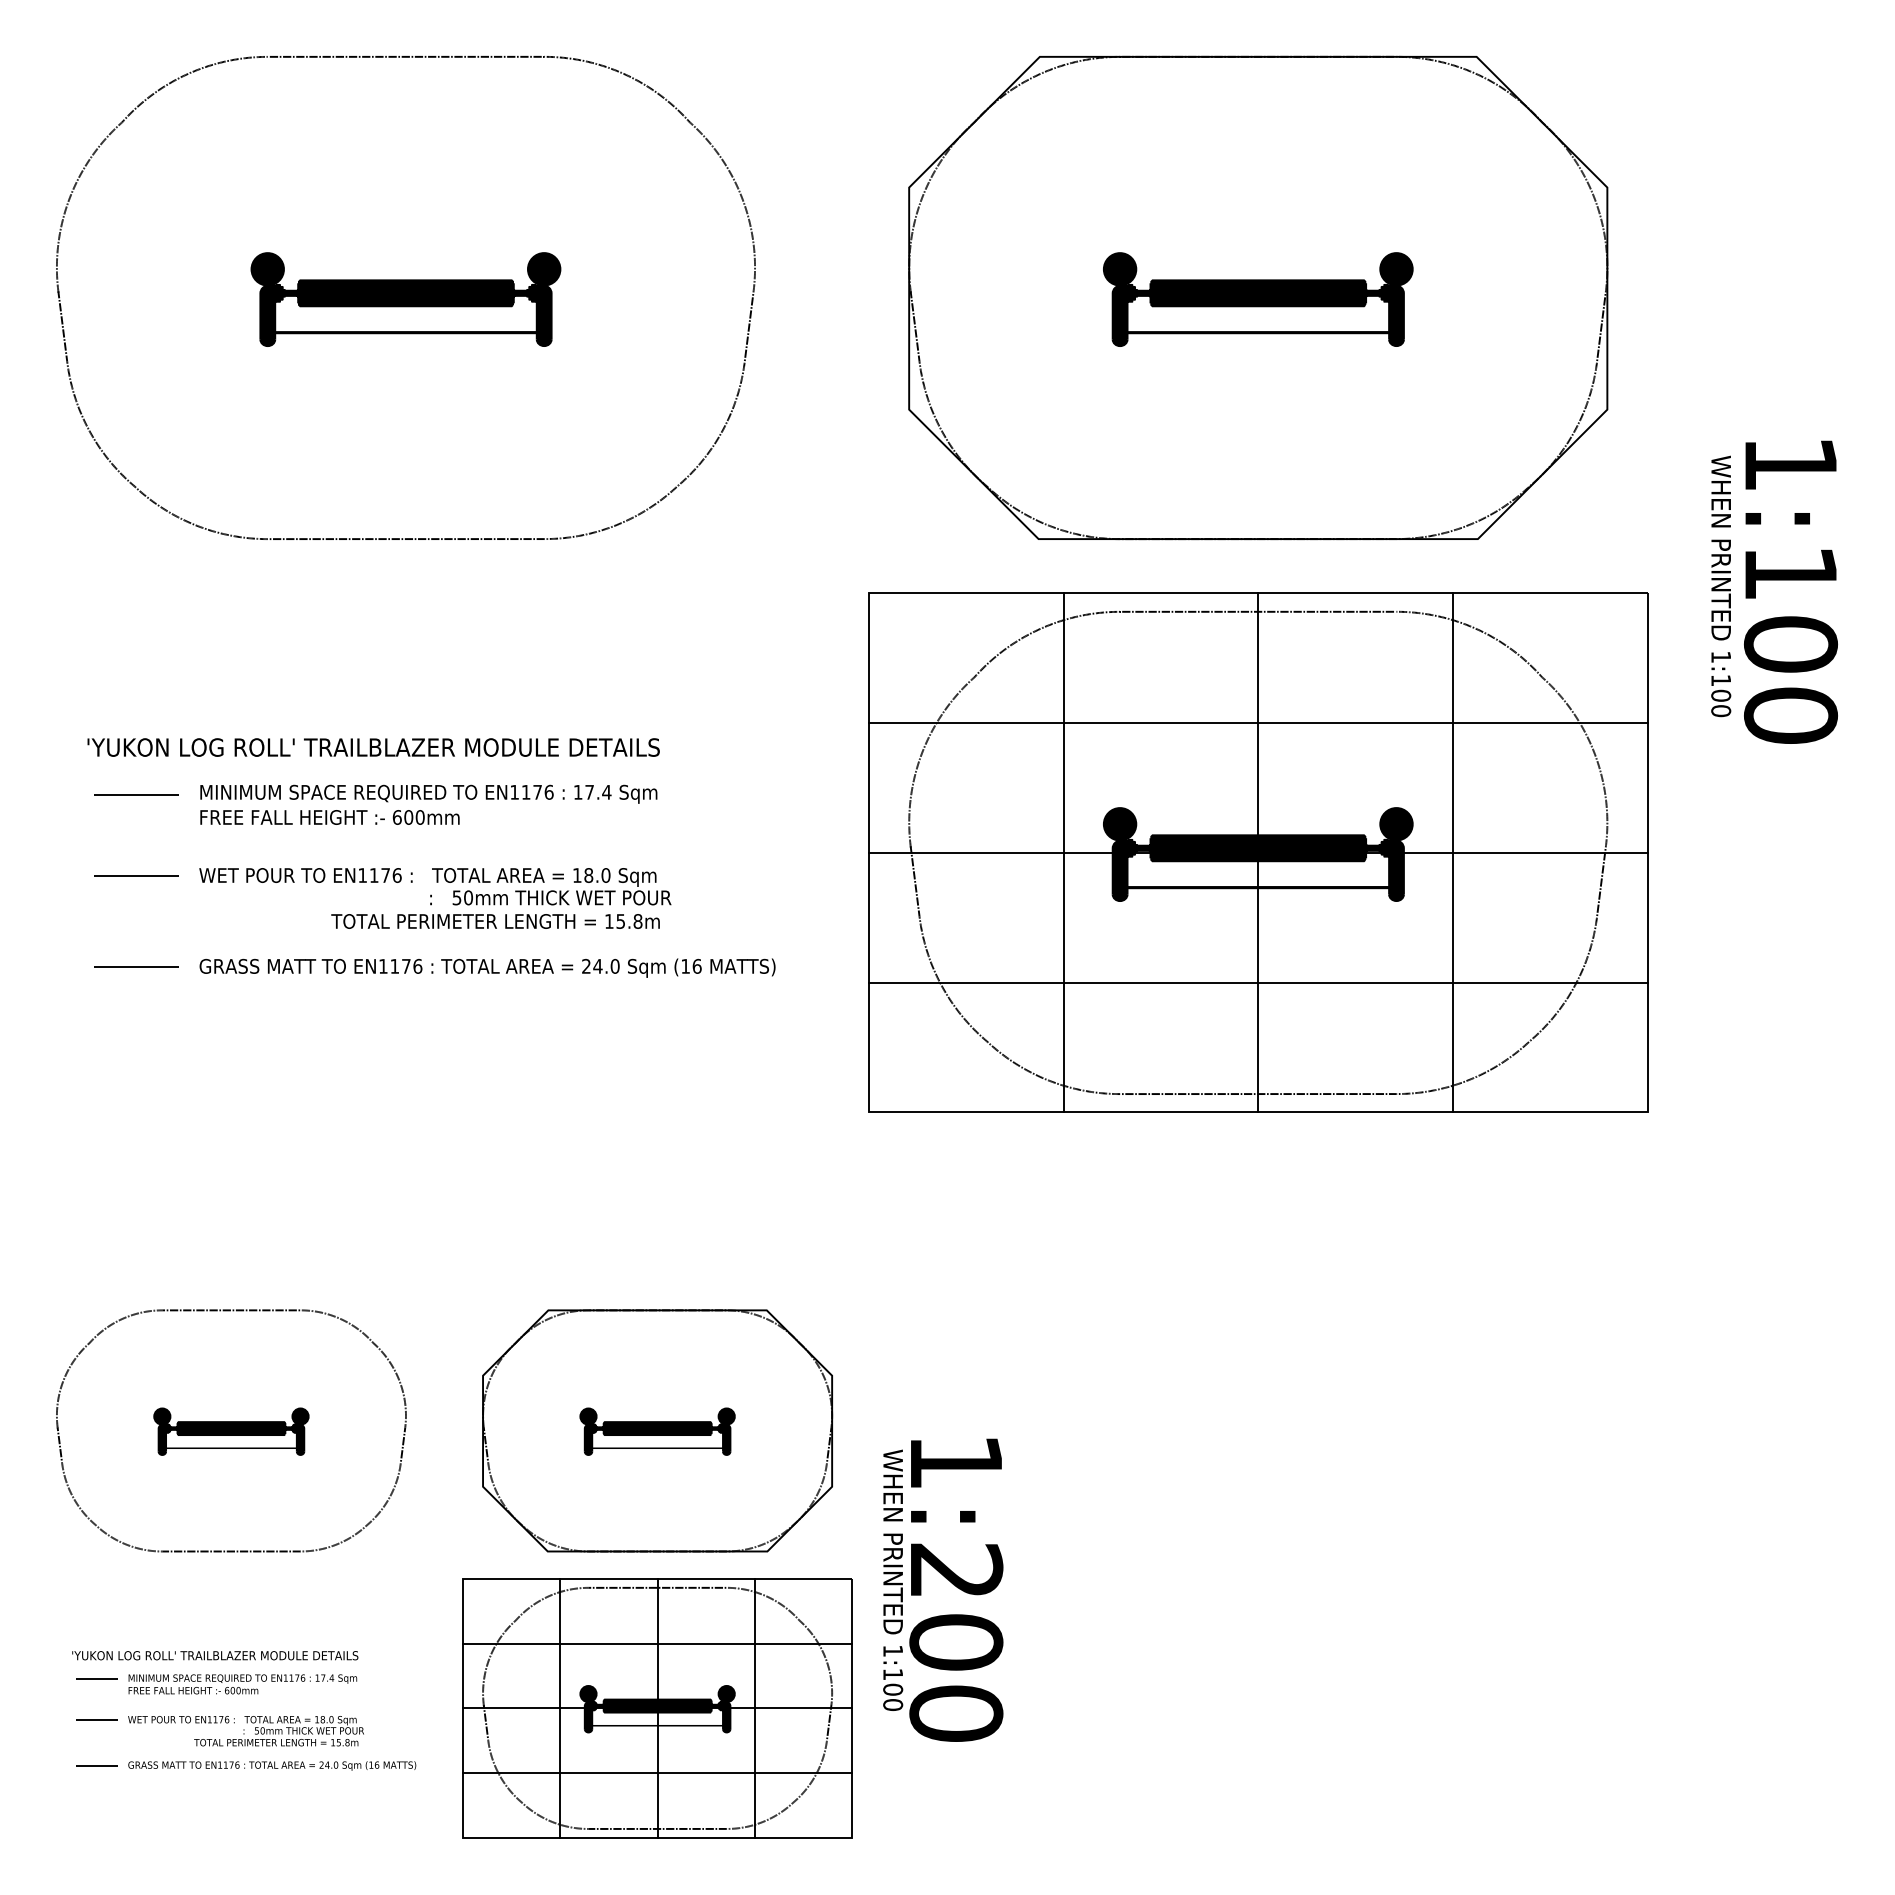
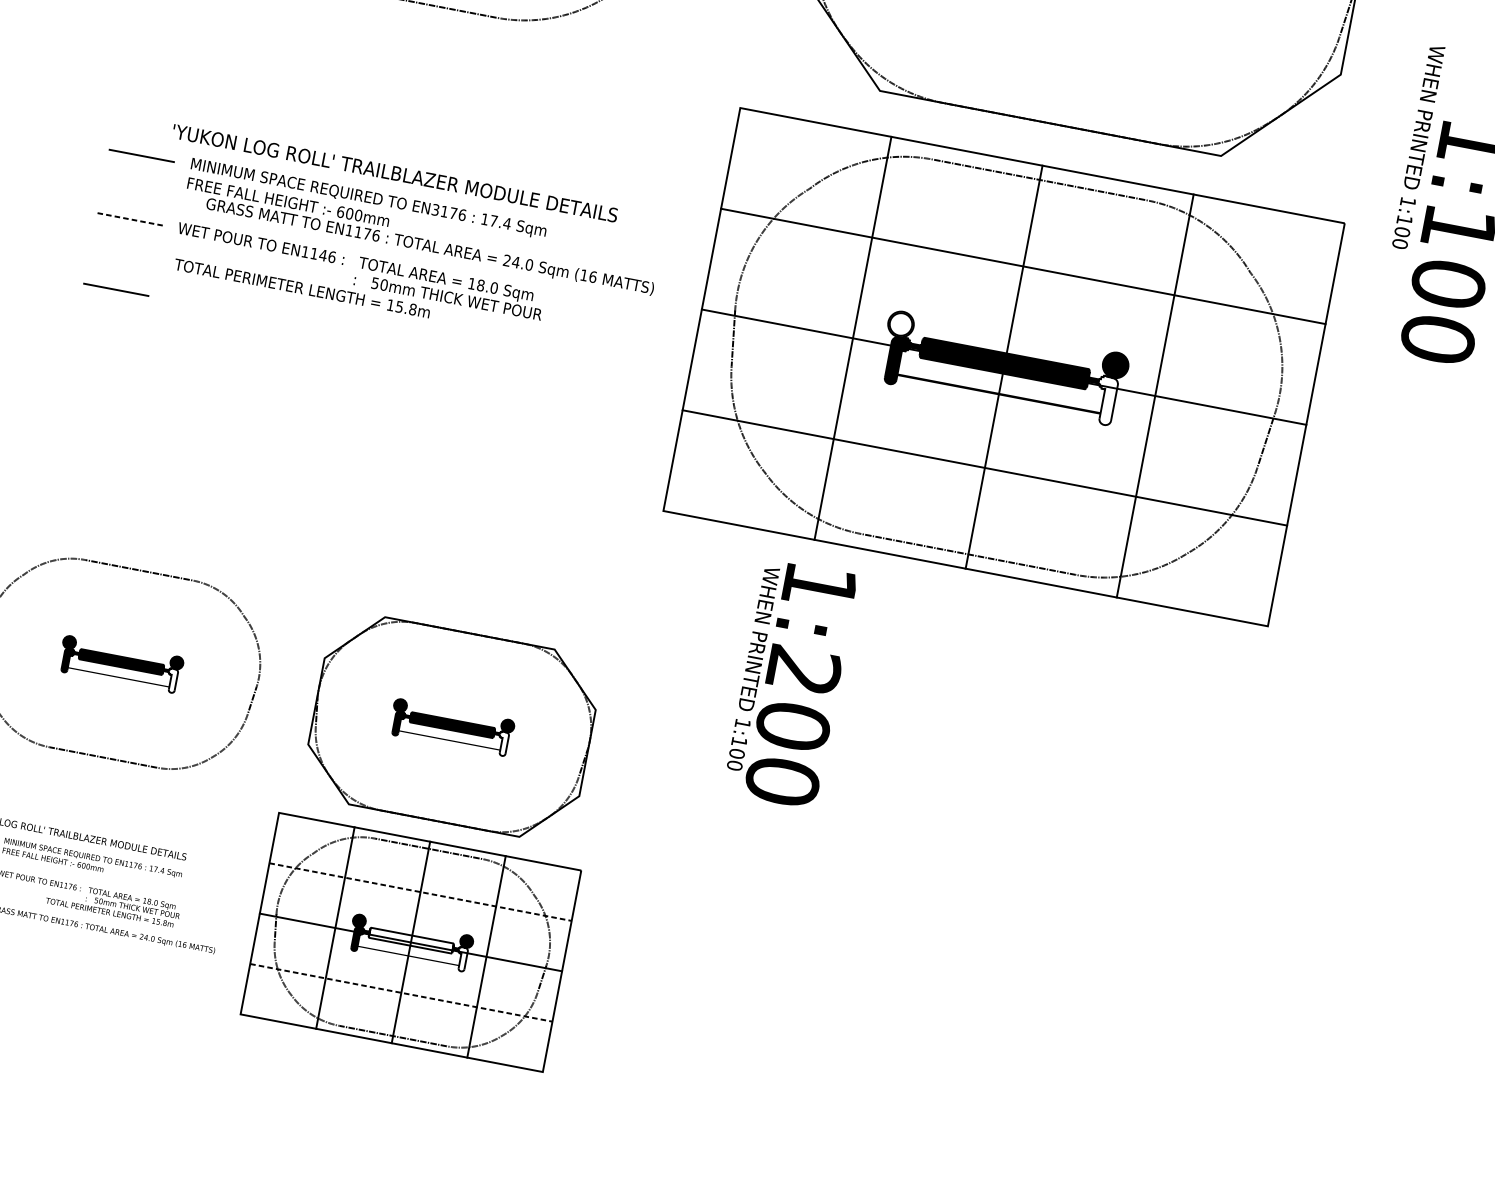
text: (1721, 586) -> (1418, 147), moved
text: (373, 747) -> (395, 173), moved
text: (514, 791) -> (435, 209), EN1176 -> EN3176
fill: (1119, 824) -> (900, 324), removed
fill: (1391, 870) -> (1104, 400), removed
text: (385, 875) -> (323, 255), EN1176 -> EN1146
line: (136, 876) -> (129, 219), solid -> dashed
text: (495, 921) -> (302, 288), moved
text: (487, 967) -> (430, 246), moved
fill: (298, 1439) -> (171, 680), removed
fill: (724, 1439) -> (502, 743), removed
text: (943, 1589) -> (791, 683), moved
line: (657, 1643) -> (420, 892), solid -> dashed
fill: (657, 1705) -> (411, 940), removed
fill: (724, 1716) -> (461, 958), removed
line: (657, 1773) -> (401, 993), solid -> dashed

